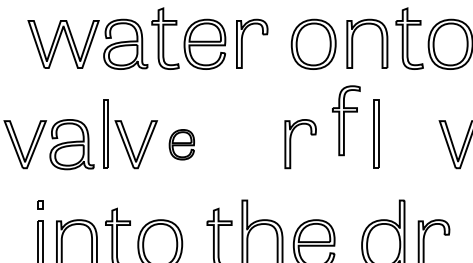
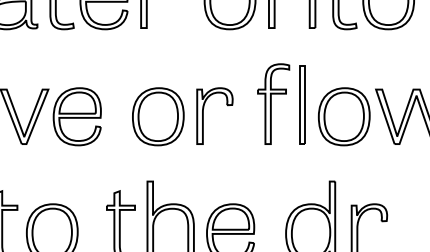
part: (346, 120) -> (273, 103), moved
part: (181, 144) -> (76, 116), size x1.67
part: (251, 144) -> (157, 116), added
part: (412, 144) -> (344, 116), added

